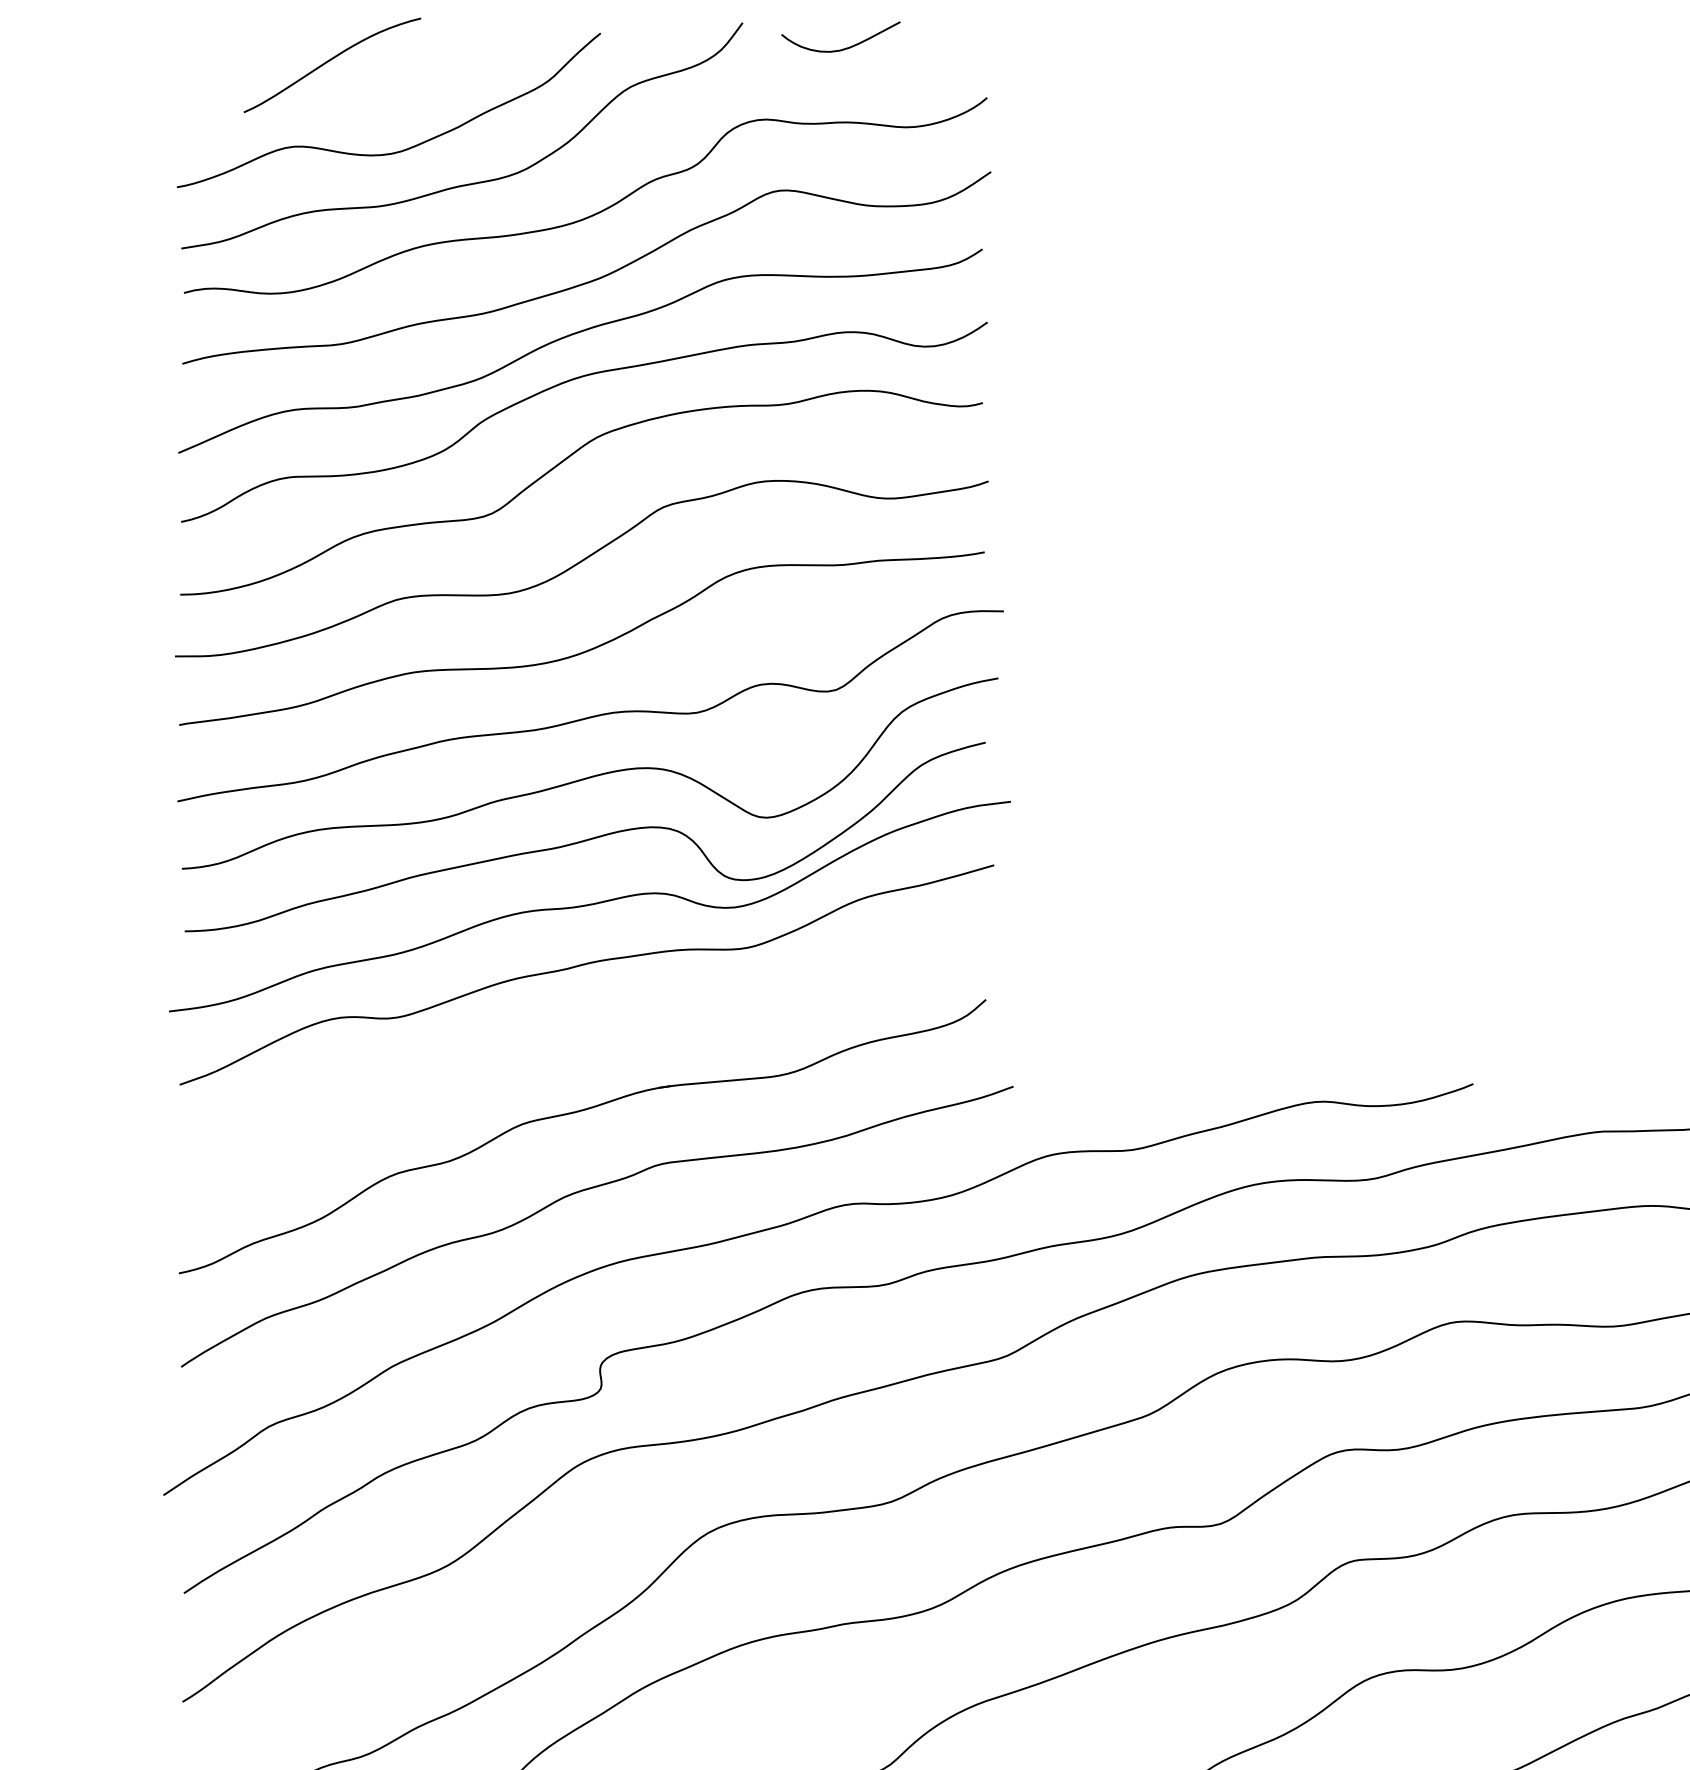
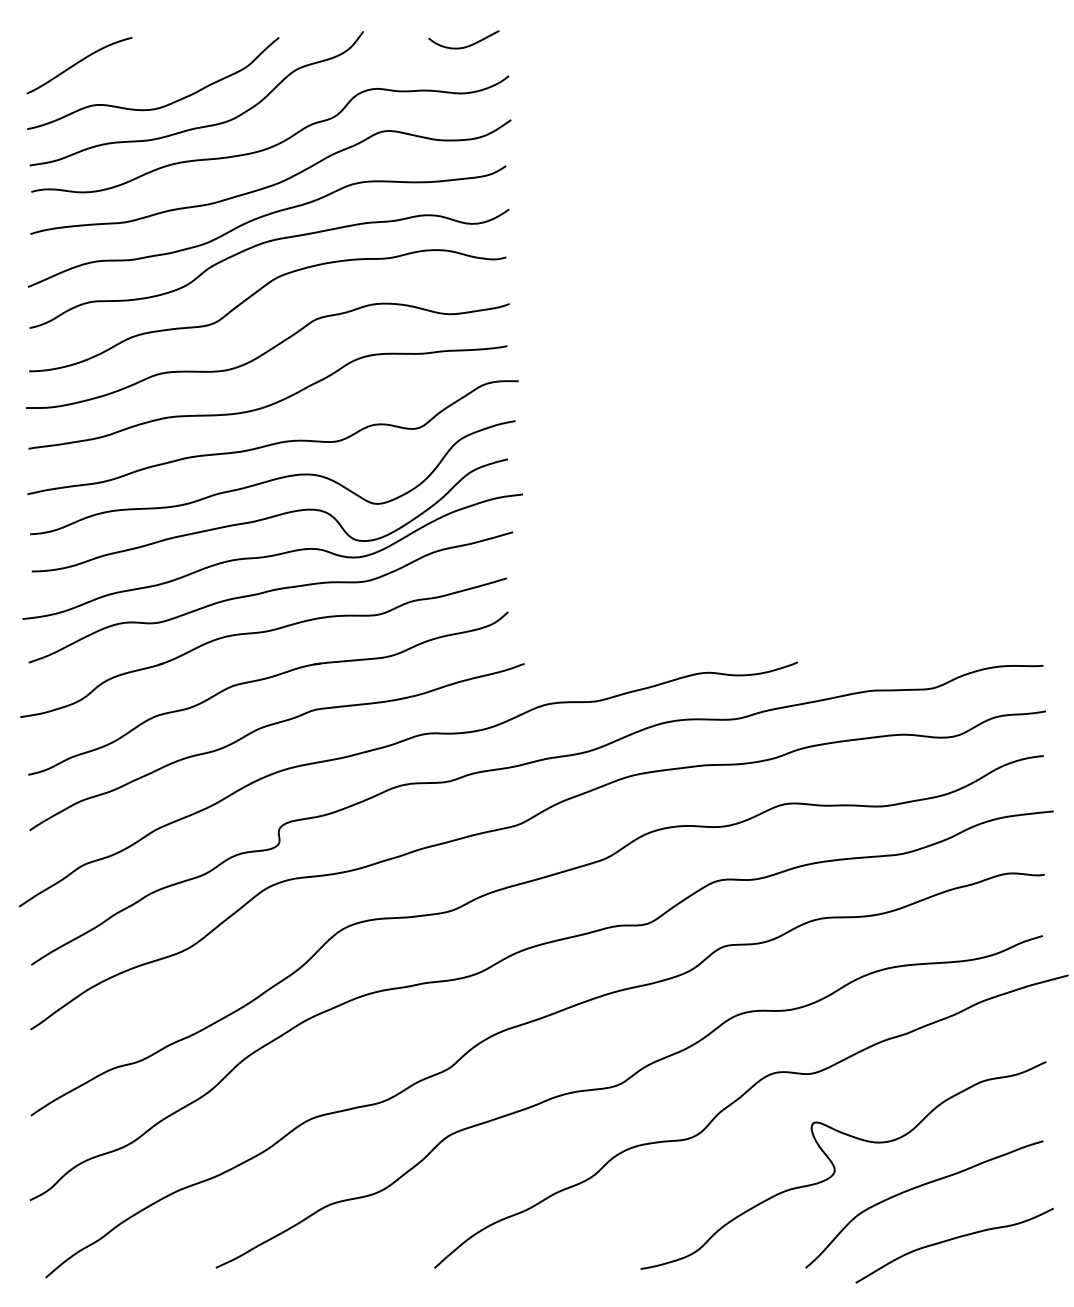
curve: (840, 48) -> (463, 46), moved
curve: (330, 61) -> (78, 63), moved
part: (572, 1035) -> (262, 633), added

